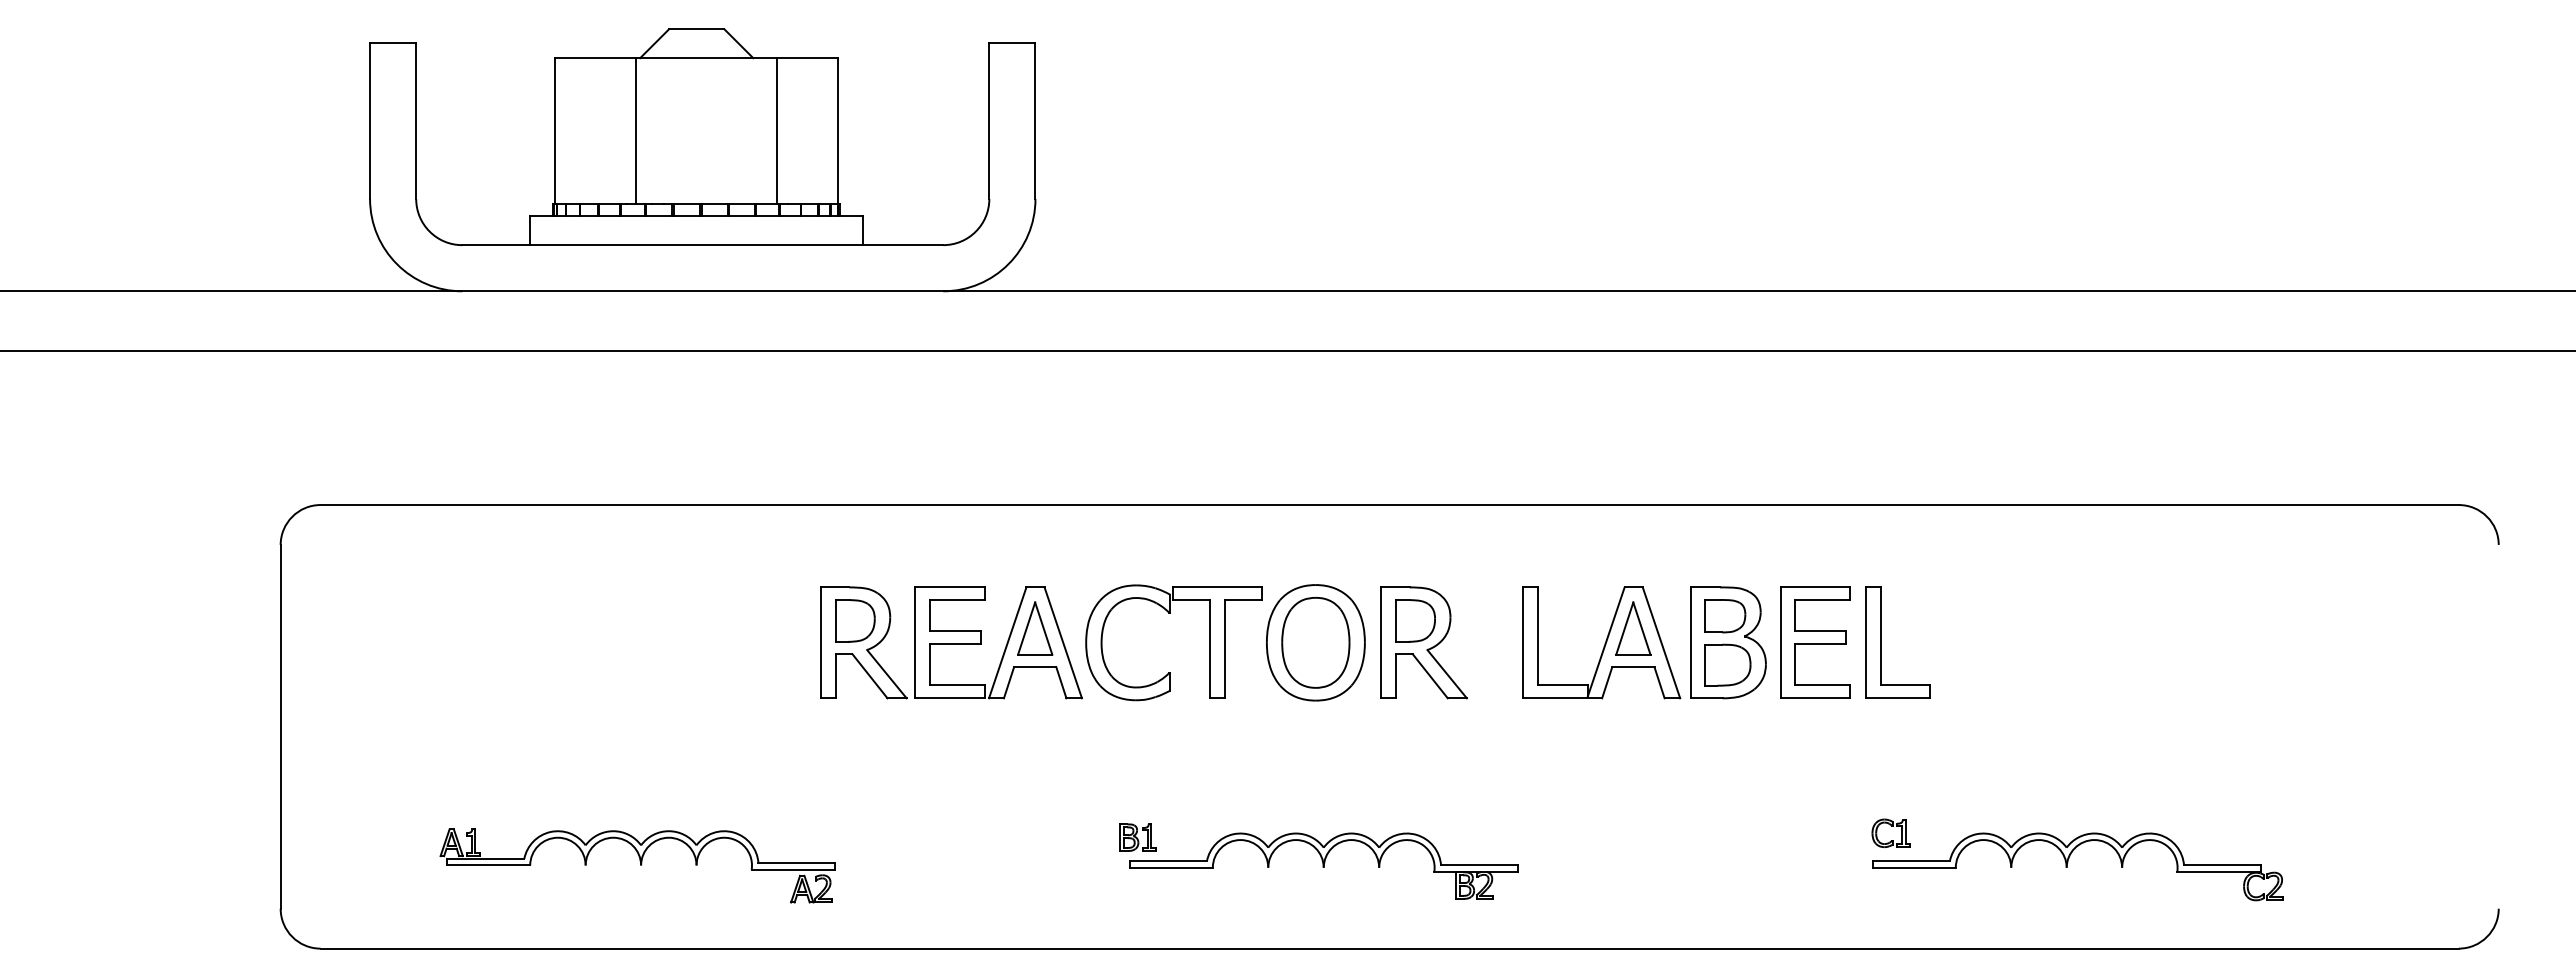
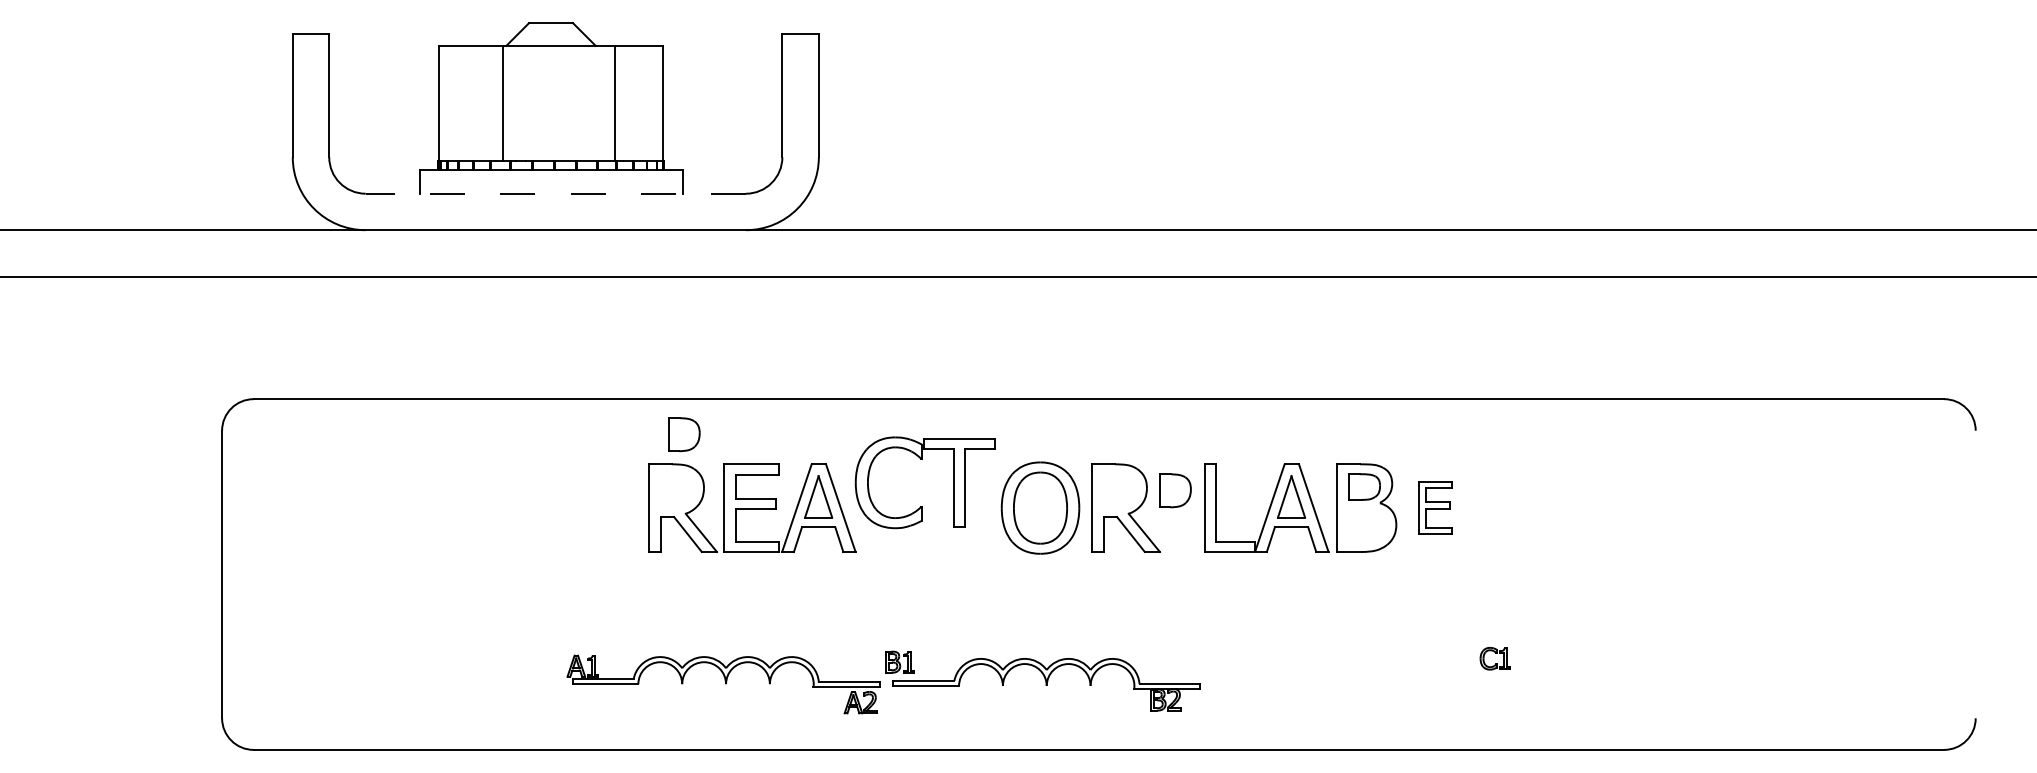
line: (702, 245) -> (555, 193), solid -> dashed
part: (1170, 613) -> (922, 459), moved
part: (855, 620) -> (684, 434), moved
part: (1415, 620) -> (1175, 490), moved
part: (1815, 642) -> (1435, 507), size x0.6
part: (1881, 642) -> (1487, 507), removed
part: (1727, 664) -> (1365, 525), removed
part: (2068, 862) -> (1635, 681), removed
part: (637, 865) -> (723, 684), moved

